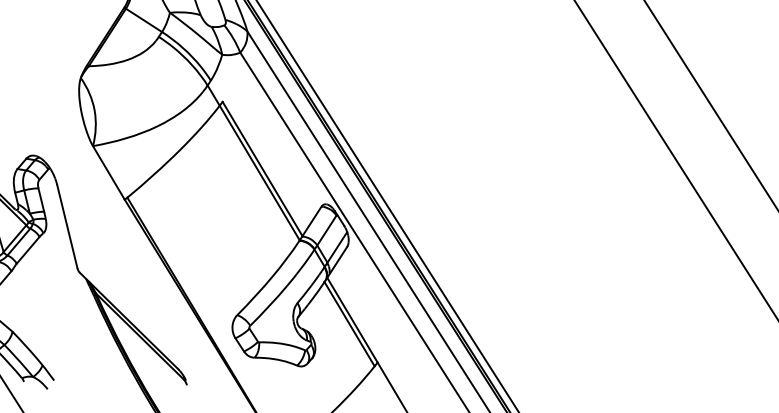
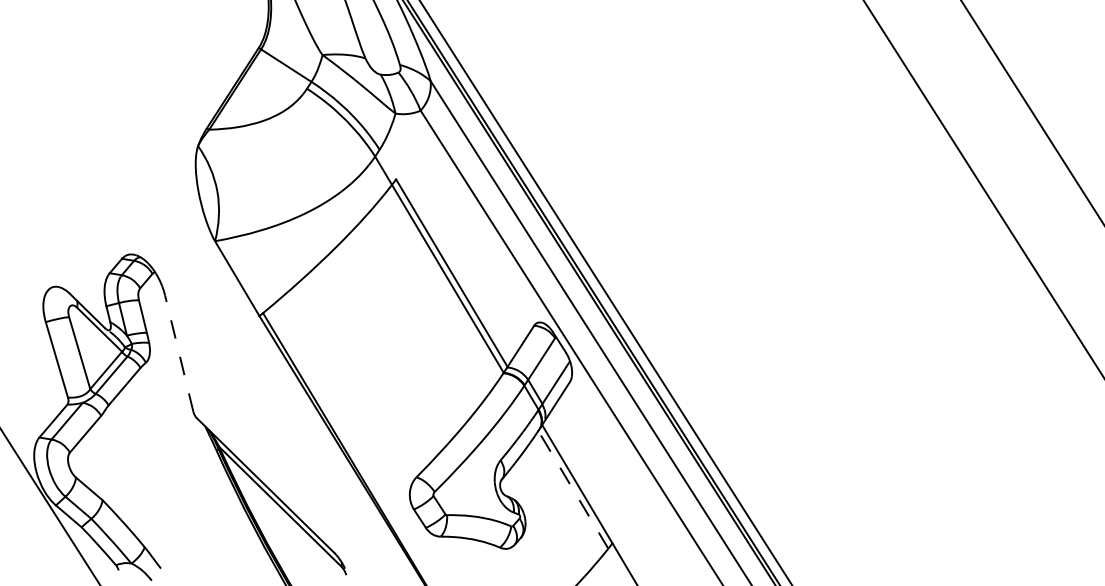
line: (67, 226) -> (179, 353), solid -> dashed
line: (349, 323) -> (573, 489), solid -> dashed

